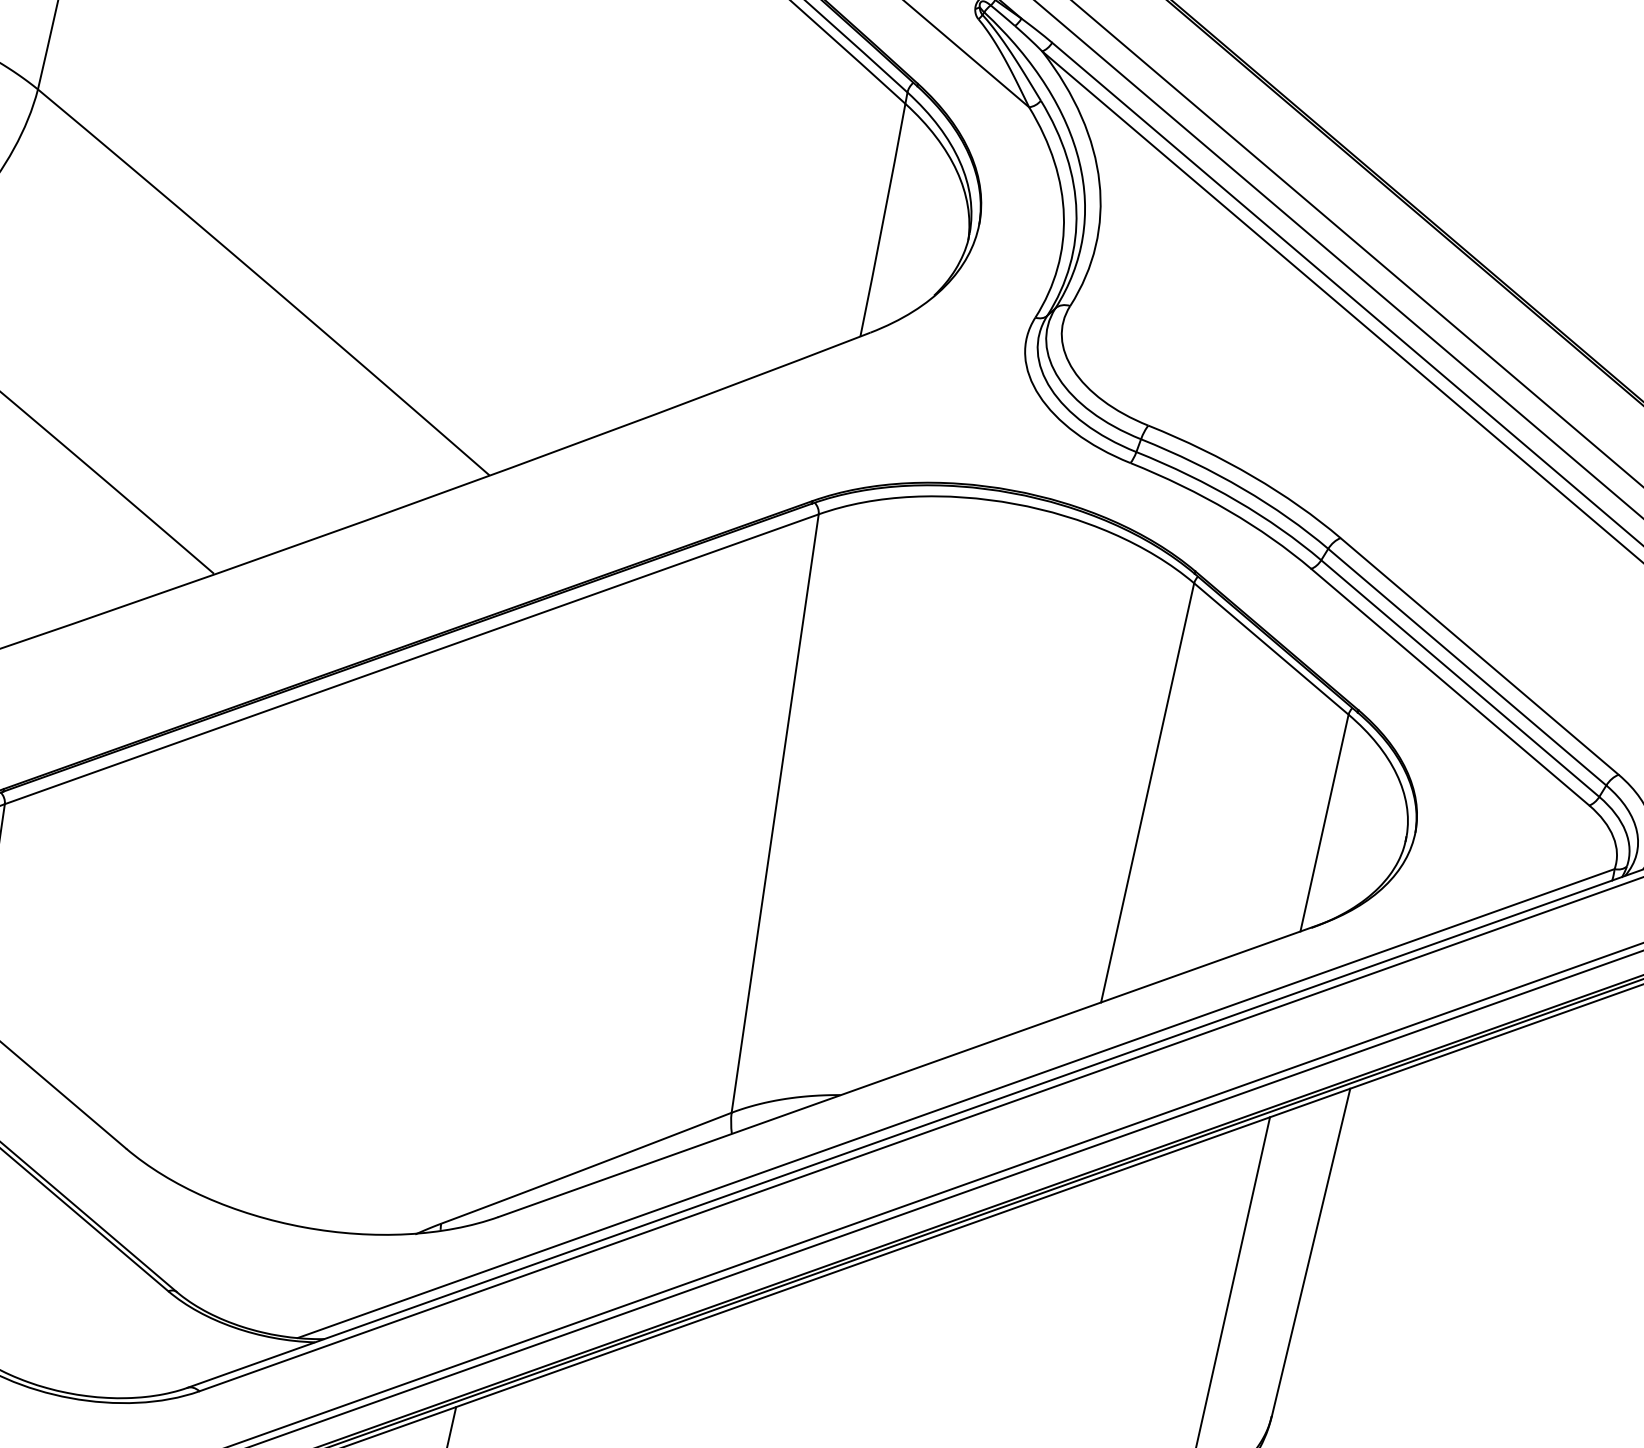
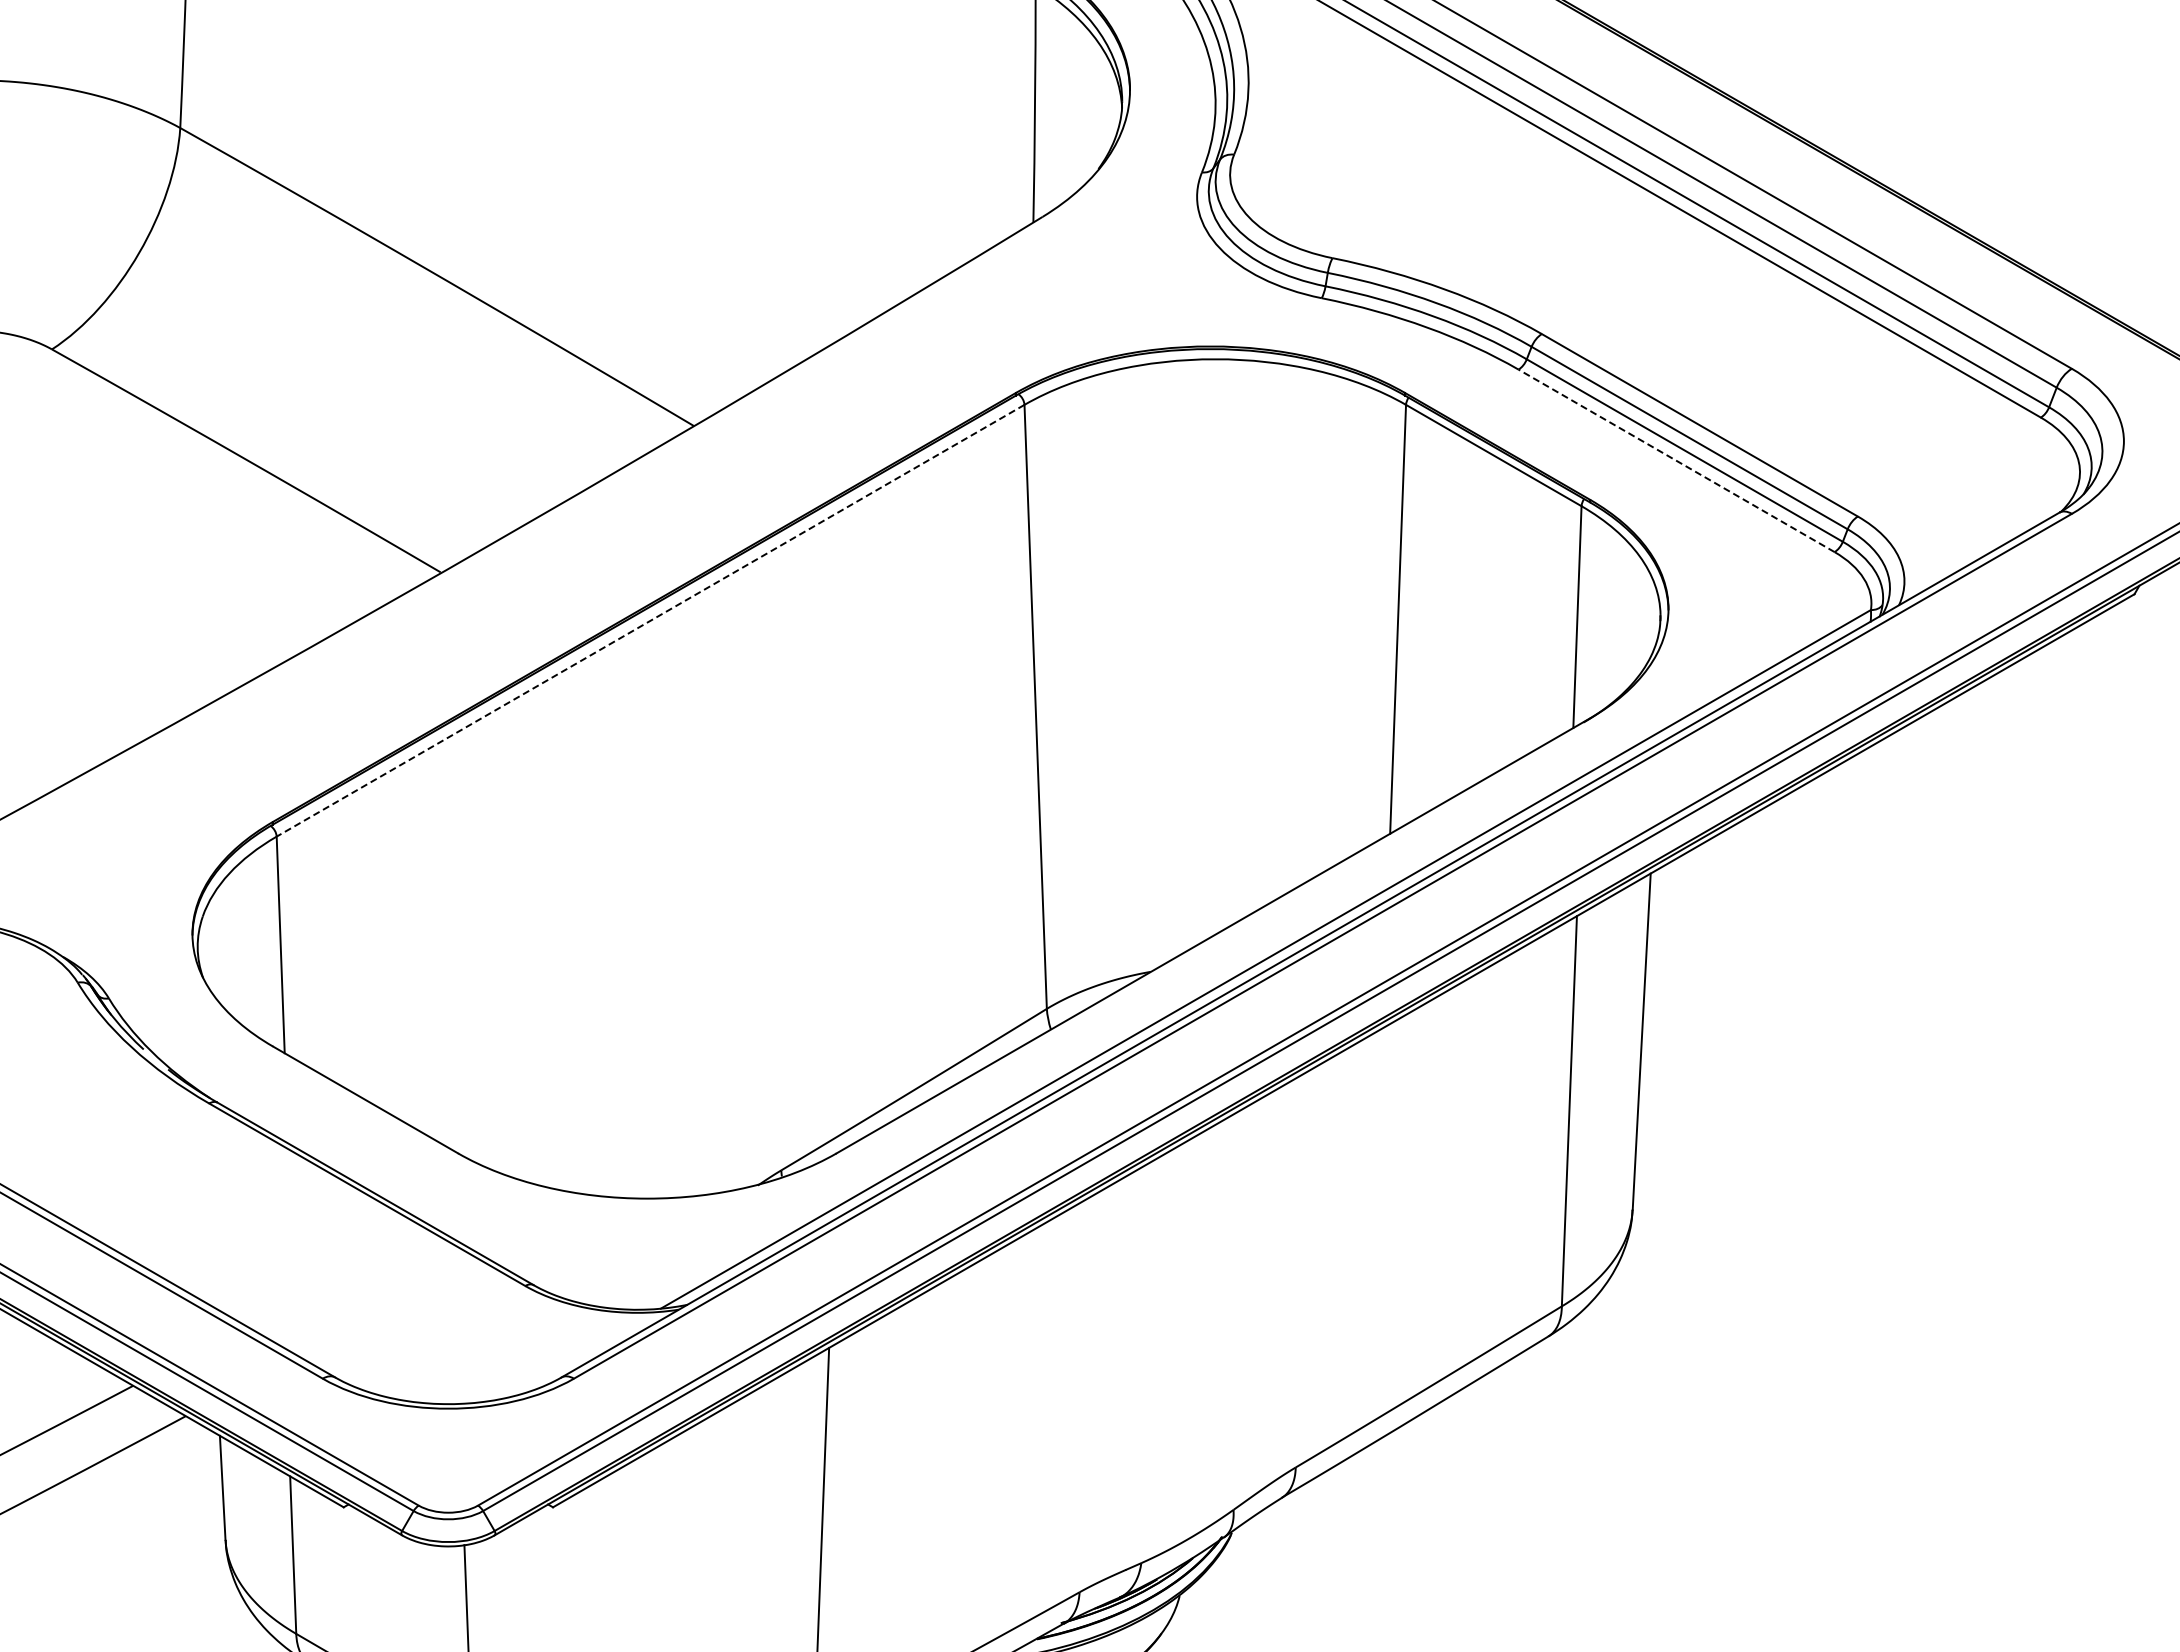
line: (411, 658) -> (650, 620), solid -> dashed
line: (1450, 686) -> (1676, 460), solid -> dashed

